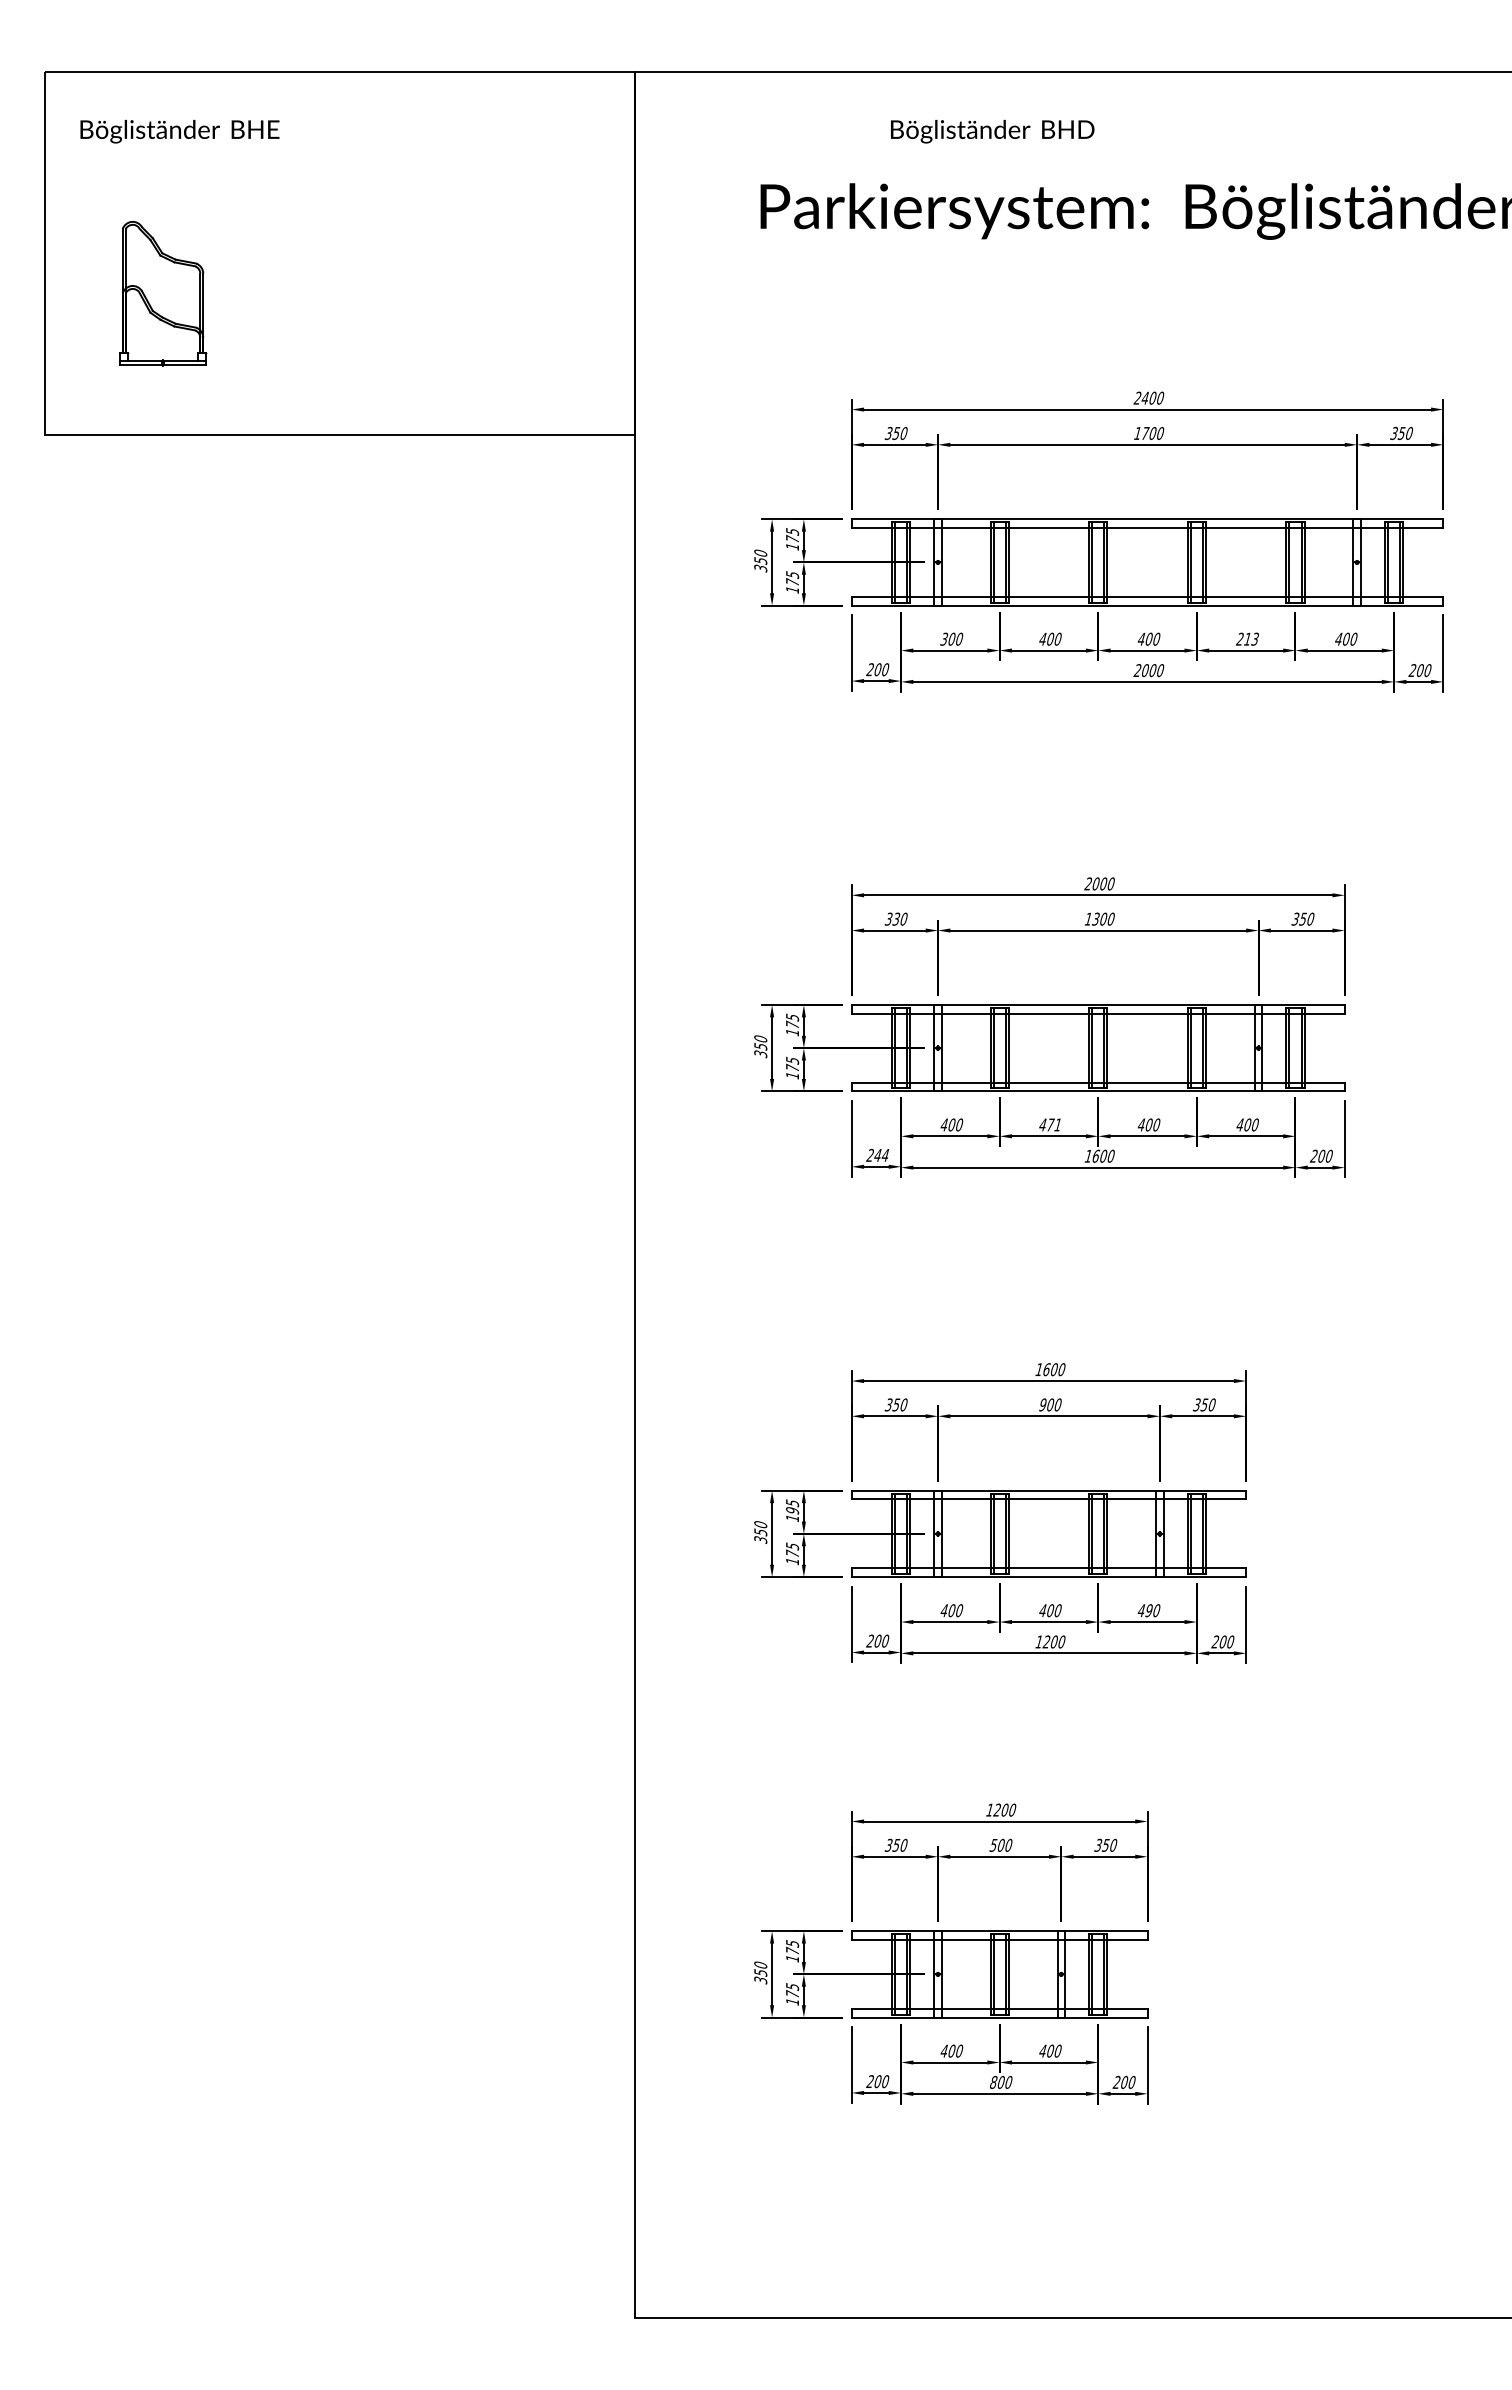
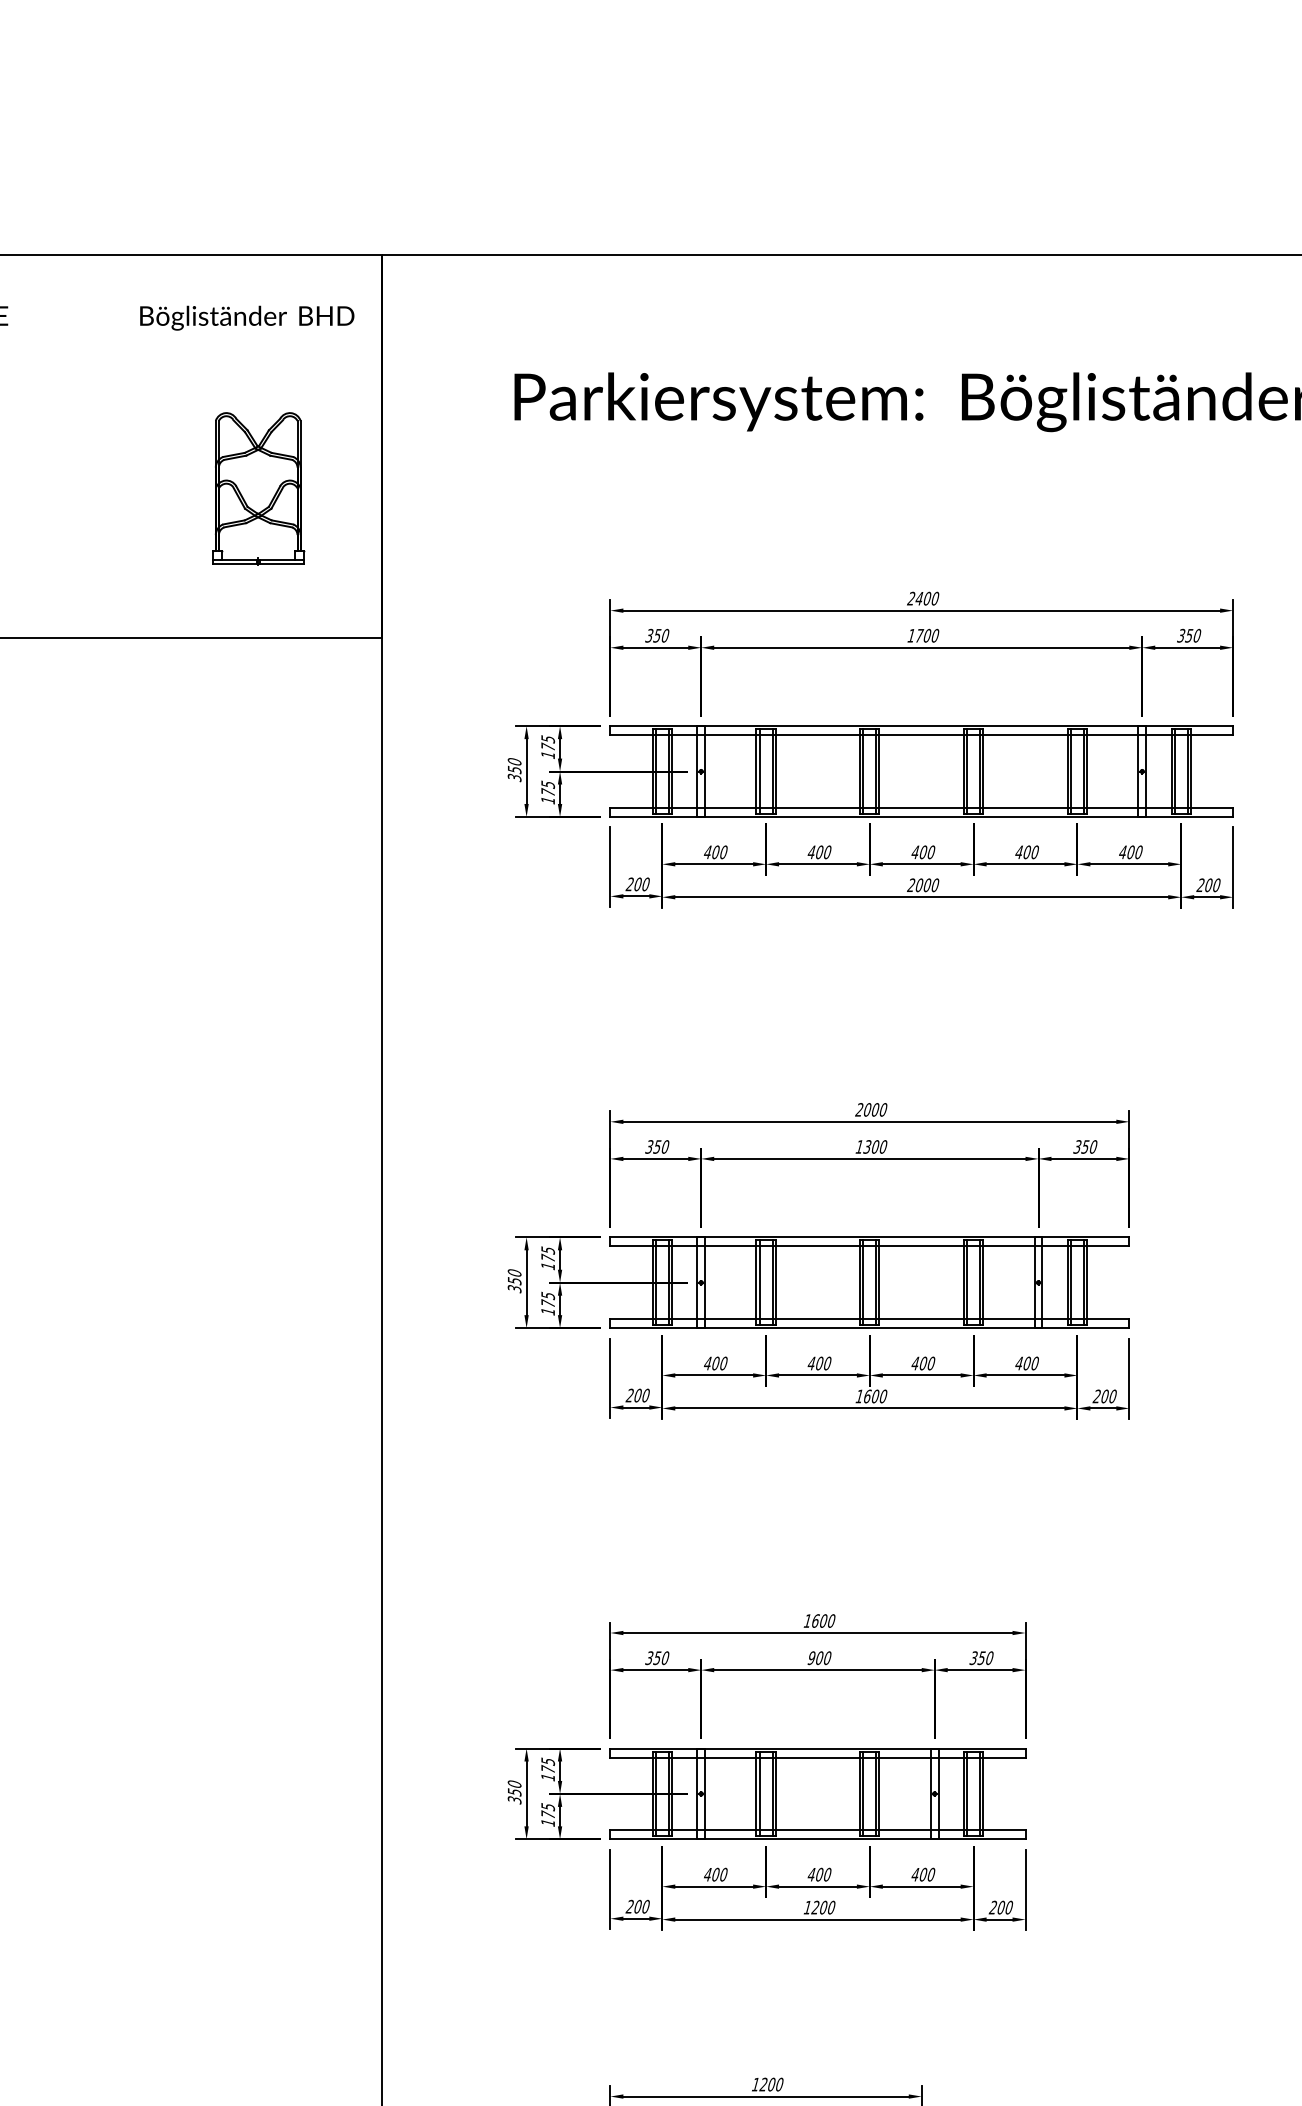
text: (992, 131) -> (247, 318), moved
part: (517, 293) -> (258, 488), added
text: (944, 638) -> (708, 851), 300 -> 400
text: (1246, 638) -> (1025, 851), 213 -> 400
text: (897, 918) -> (658, 1146), 330 -> 350
text: (1054, 1124) -> (823, 1363), 471 -> 400
text: (881, 1154) -> (641, 1394), 244 -> 200
text: (792, 1510) -> (548, 1769), 195 -> 175
text: (1148, 1610) -> (922, 1874), 490 -> 400

